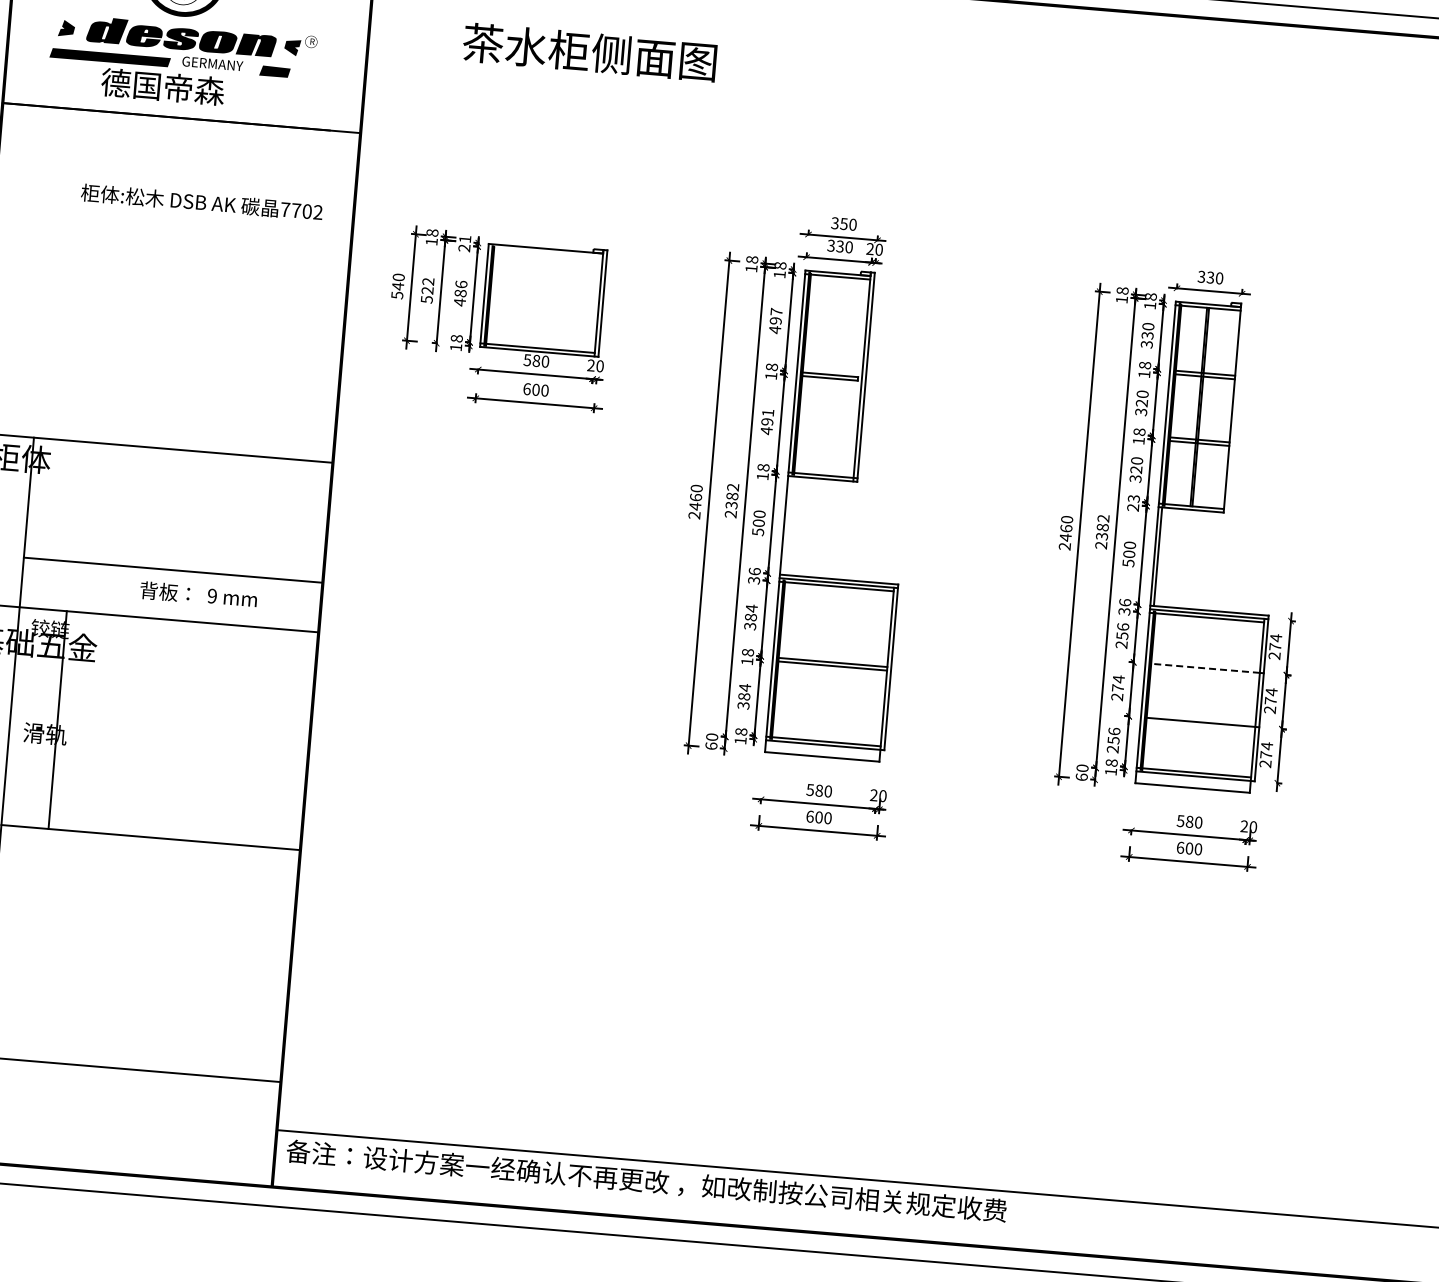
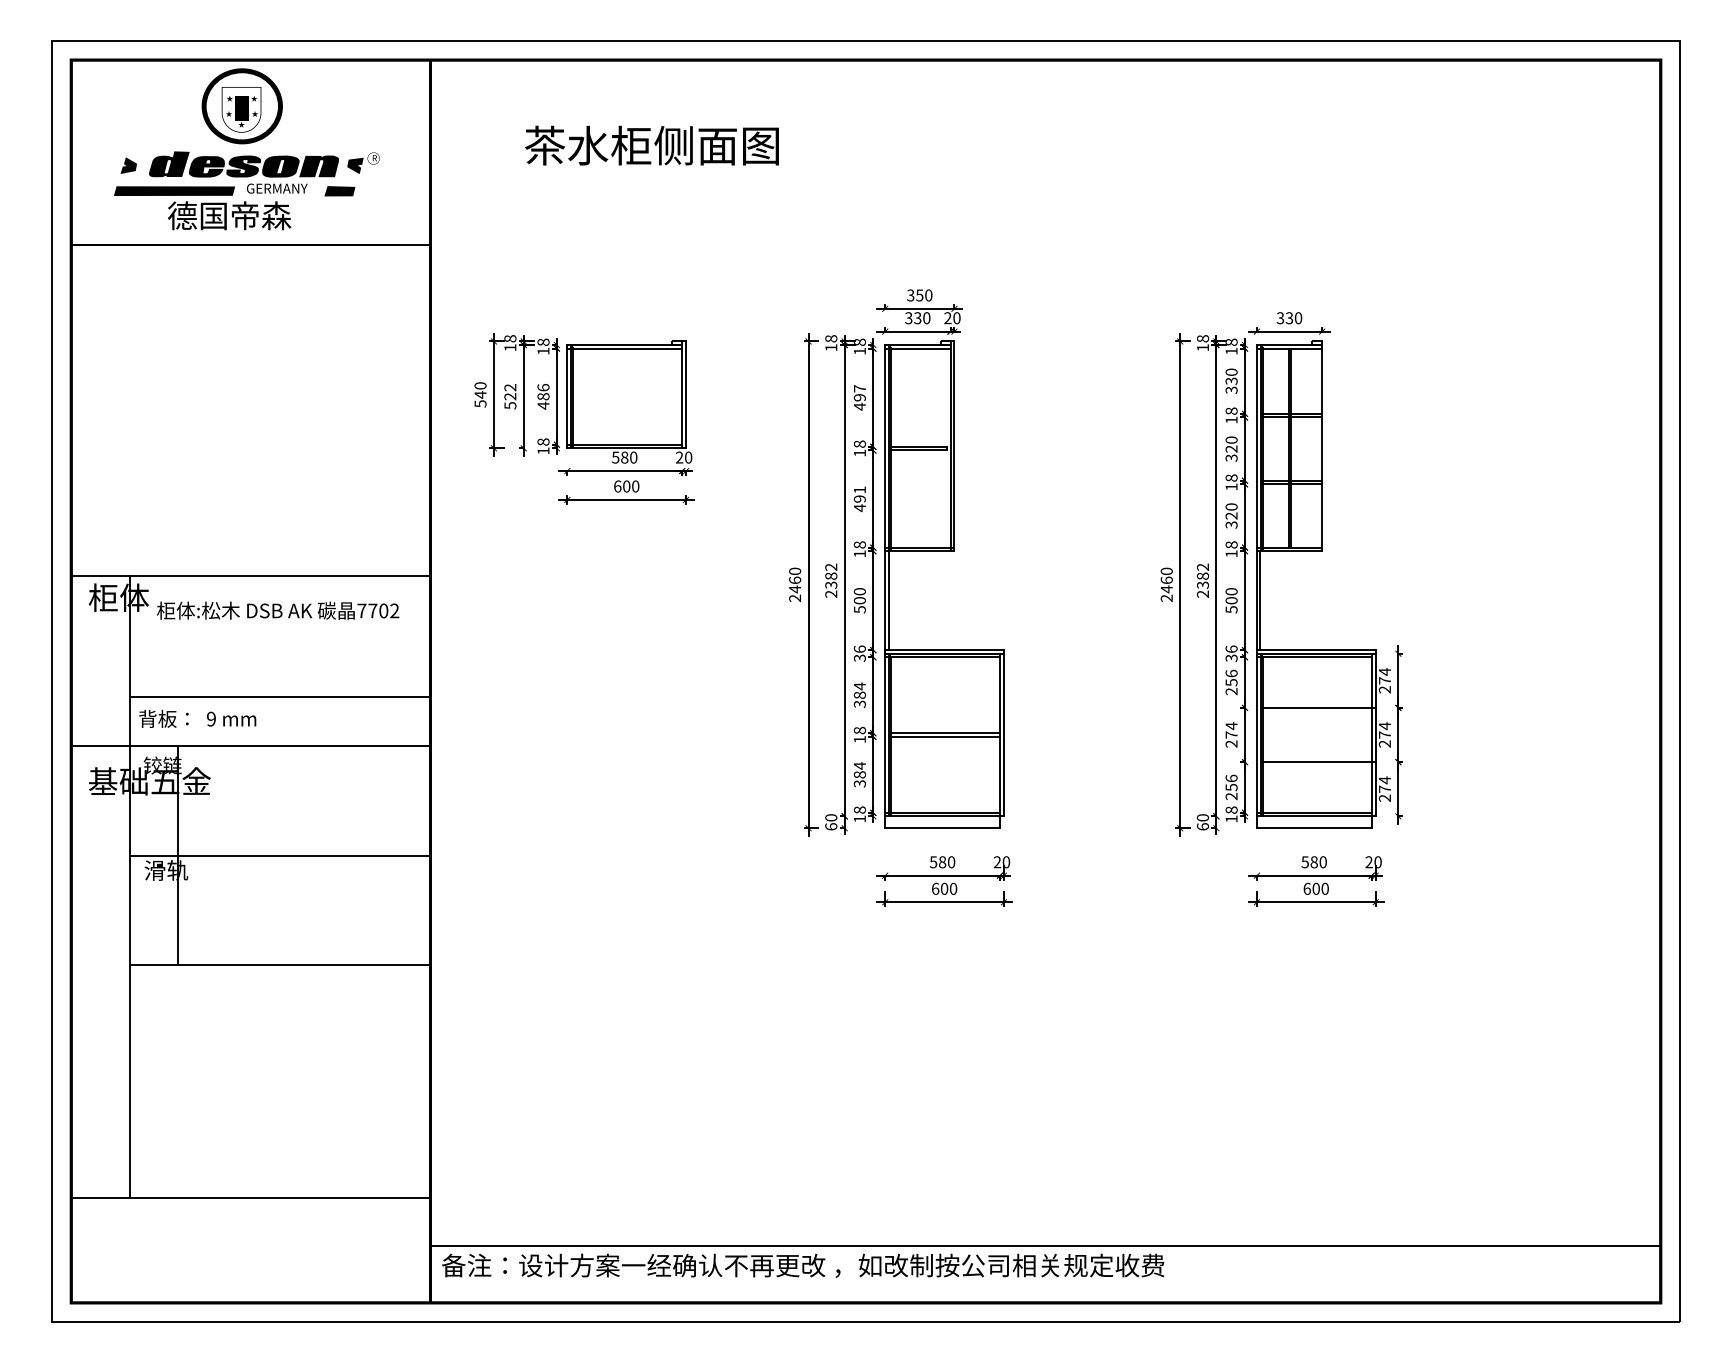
text: (202, 202) -> (278, 610), moved
text: (464, 243) -> (543, 346), 21 -> 18
line: (545, 252) -> (624, 348), added
text: (1133, 503) -> (1231, 549), 23 -> 18
line: (787, 525) -> (888, 600), added
text: (198, 594) -> (197, 718), moved
line: (1205, 667) -> (1317, 707), dashed -> solid
line: (160, 728) -> (280, 855), added

